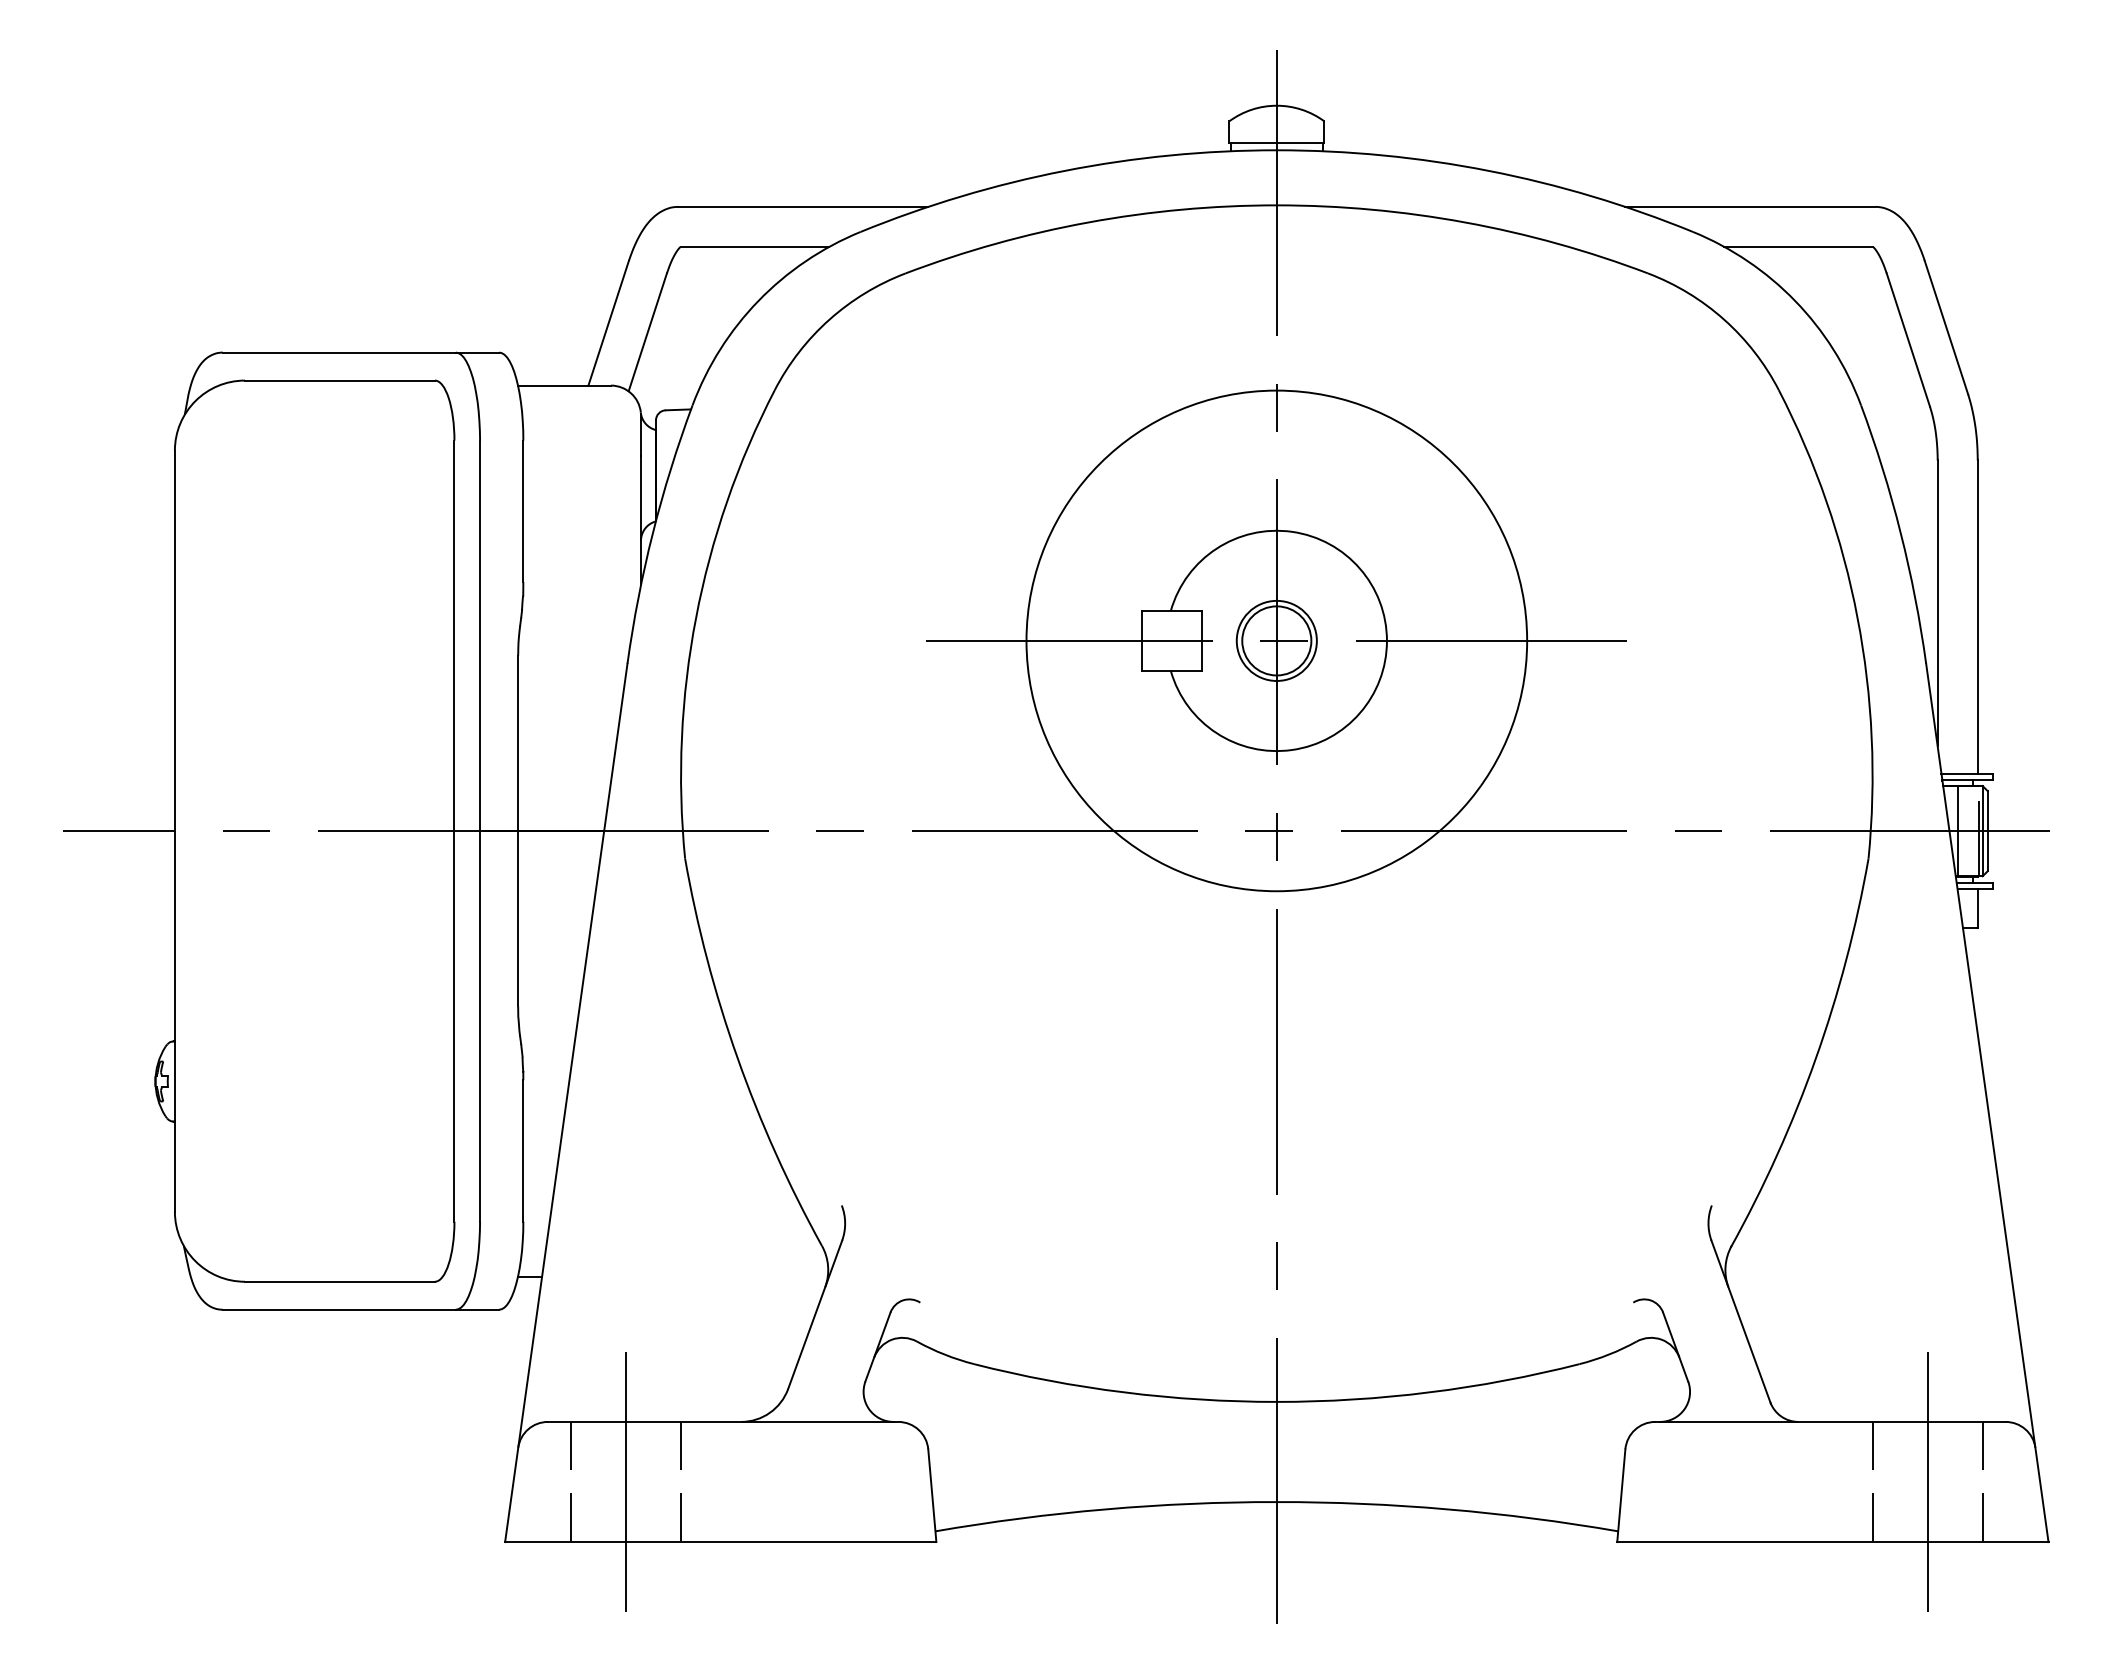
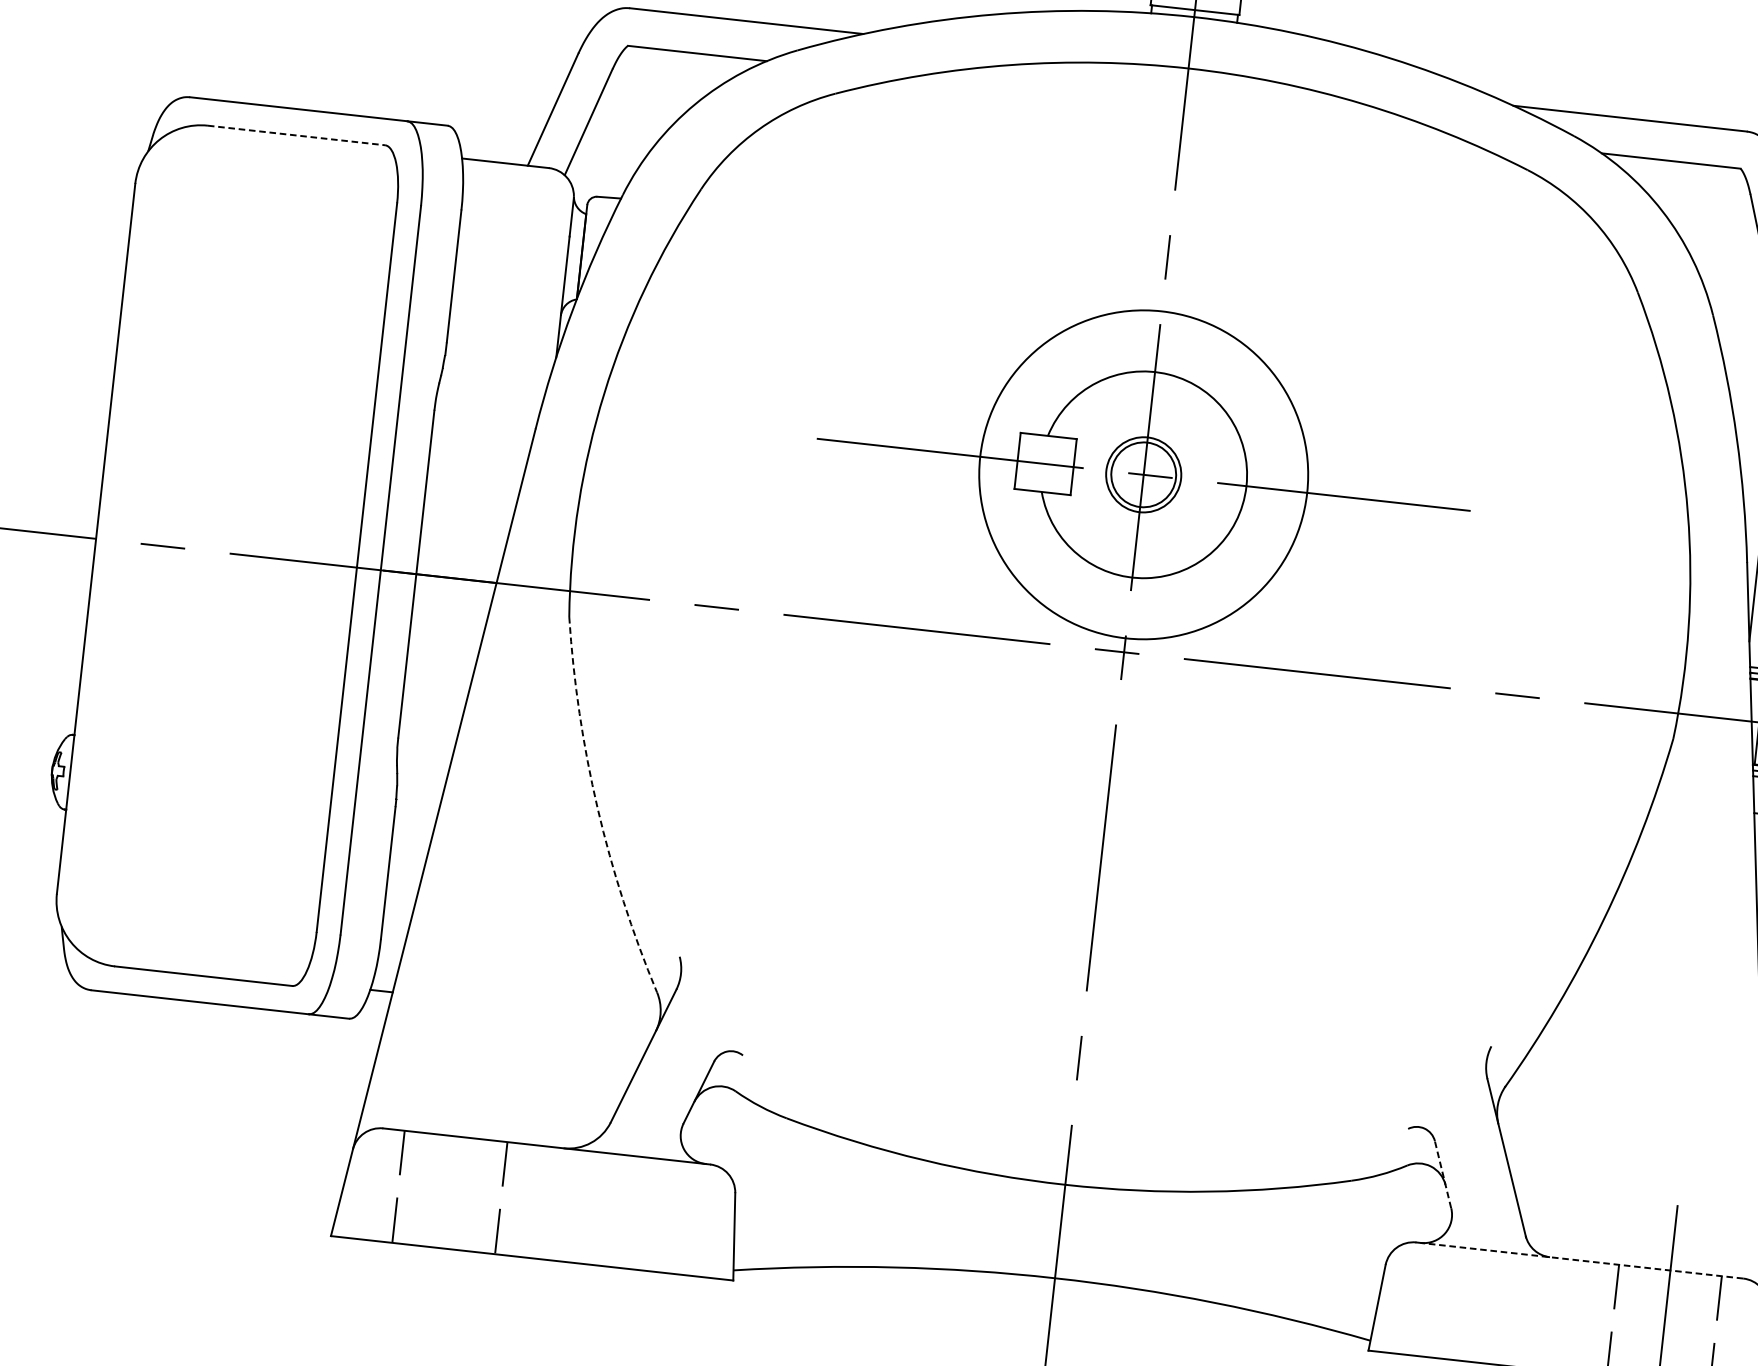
line: (339, 380) -> (296, 135), solid -> dashed
circle: (1276, 640) -> (1143, 474), size x0.7
arc: (737, 1057) -> (597, 807), solid -> dashed
line: (1675, 1347) -> (1442, 1175), solid -> dashed
line: (1832, 1421) -> (1581, 1260), solid -> dashed
line: (625, 1481) -> (449, 1191), removed

